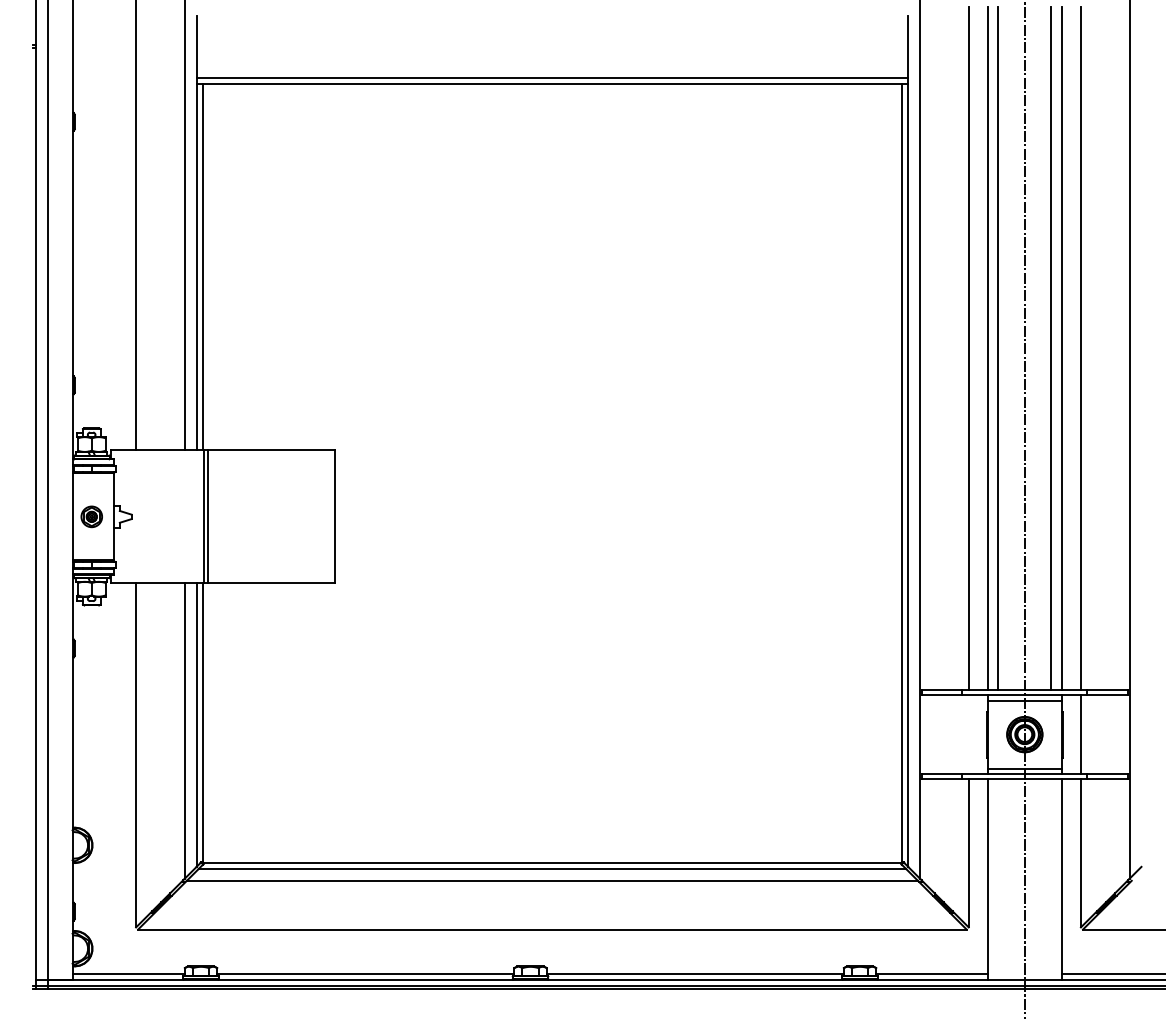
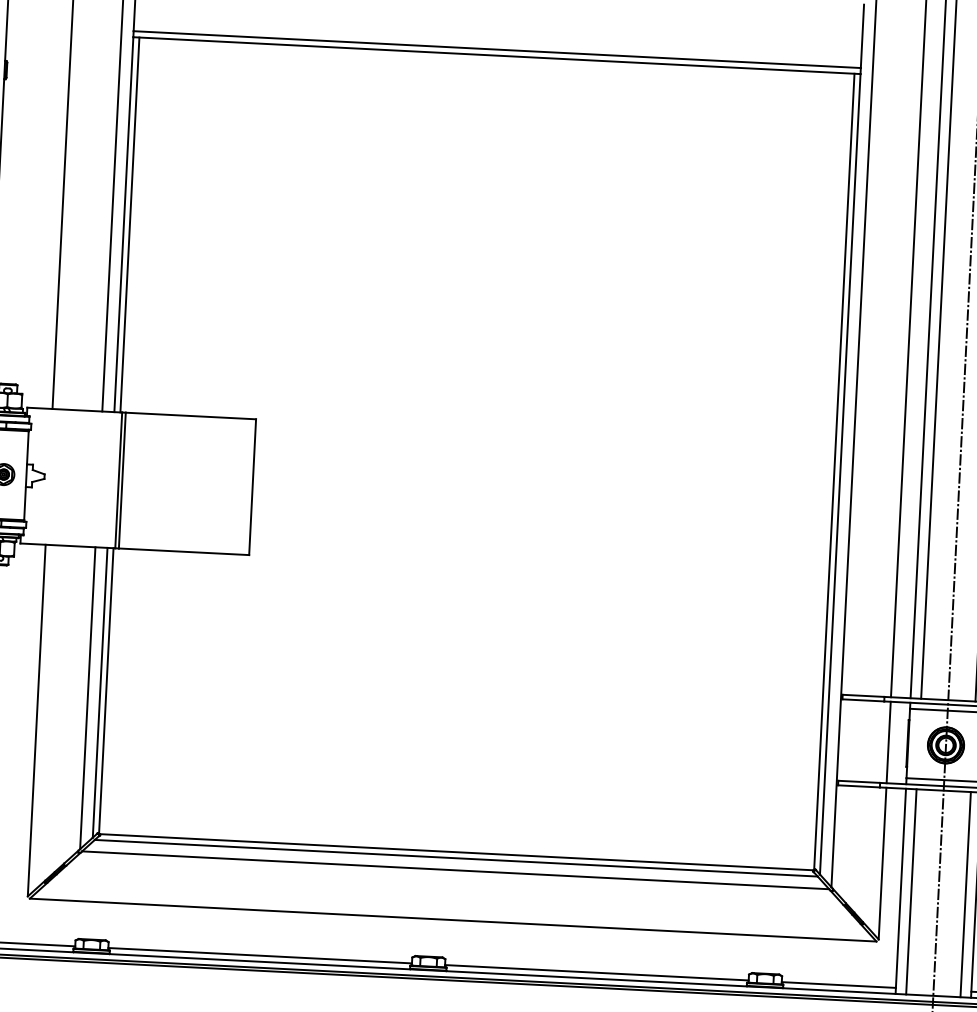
line: (968, 734) -> (888, 742), added
line: (998, 878) -> (911, 891), added
line: (1051, 878) -> (965, 893), added

